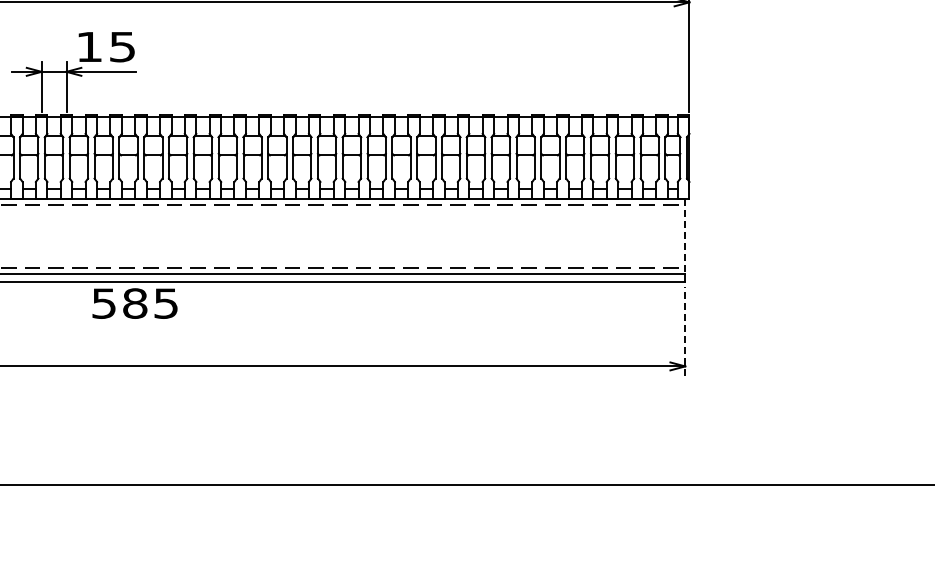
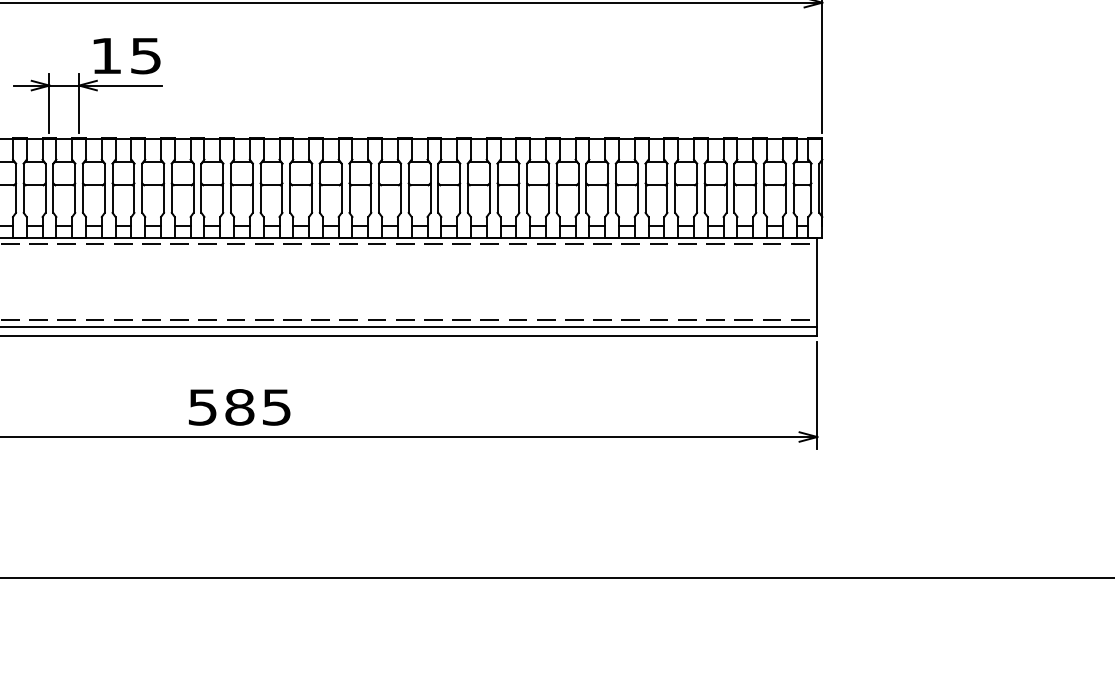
line: (685, 237) -> (817, 283), dashed -> solid
text: (134, 303) -> (238, 407), moved
line: (685, 331) -> (817, 395), dashed -> solid

